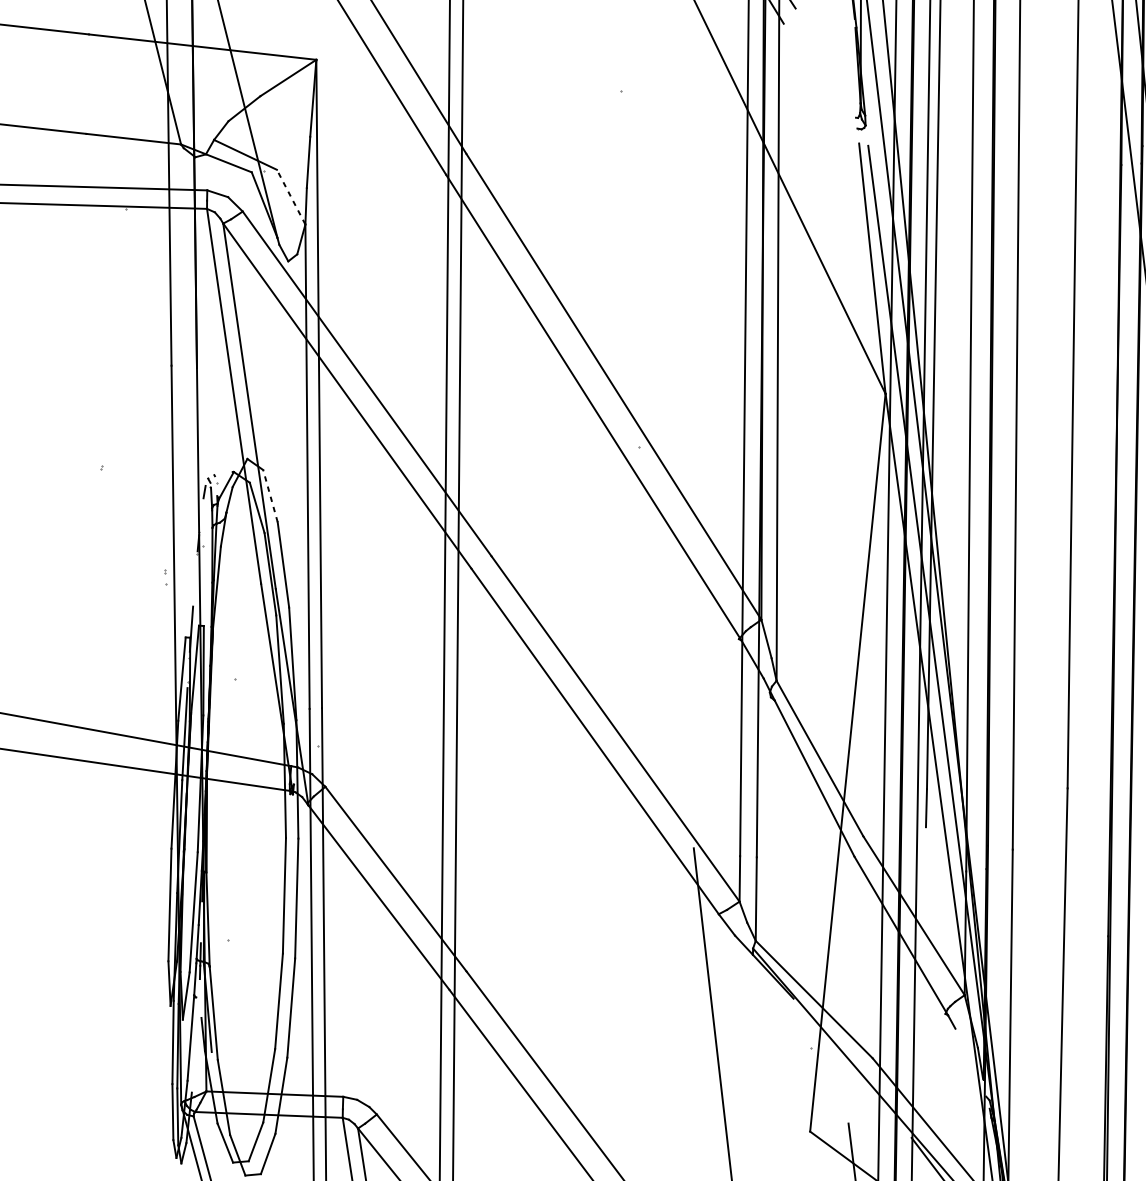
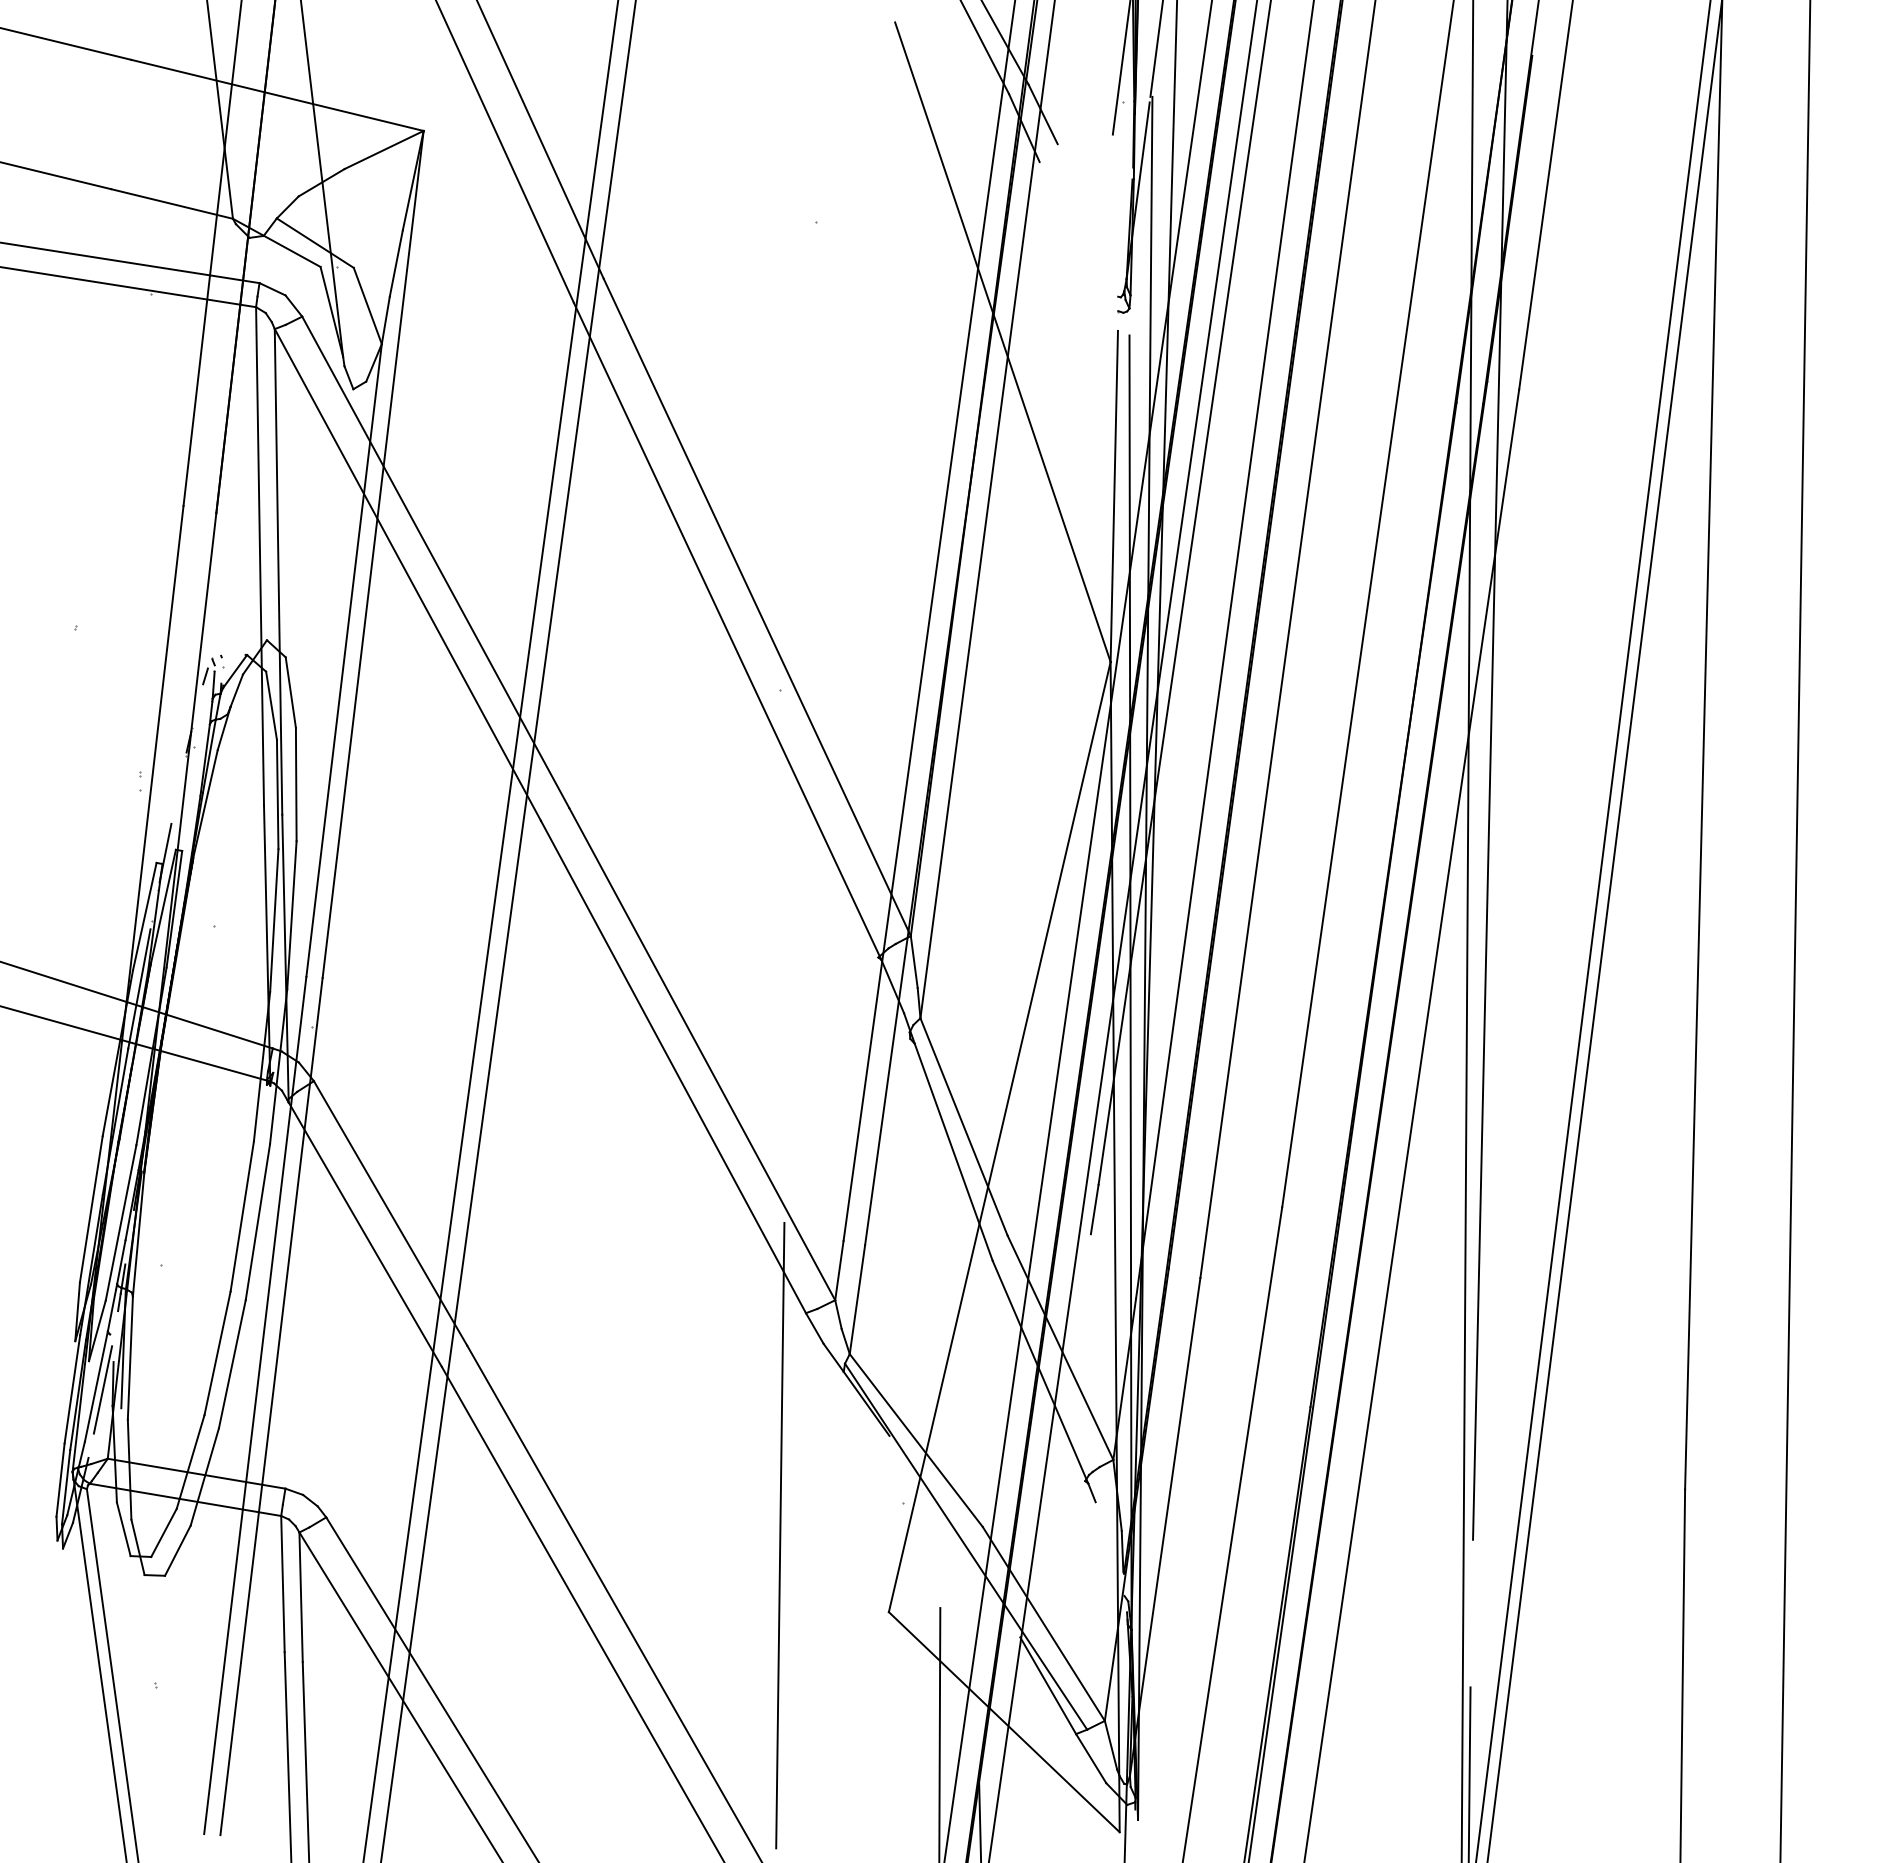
line: (290, 196) -> (367, 305), dashed -> solid
line: (270, 496) -> (290, 692), dashed -> solid
line: (195, 1039) -> (102, 1389), added

